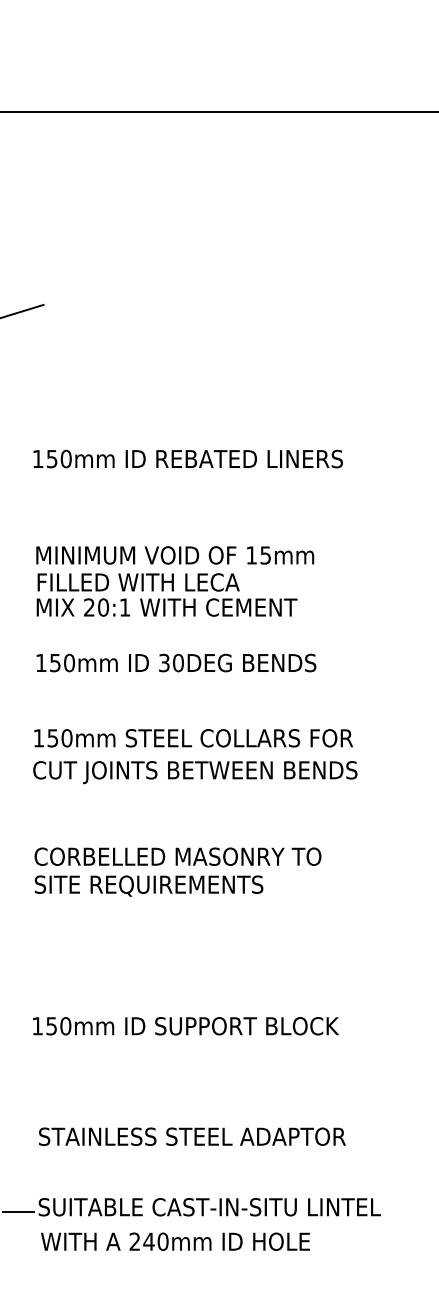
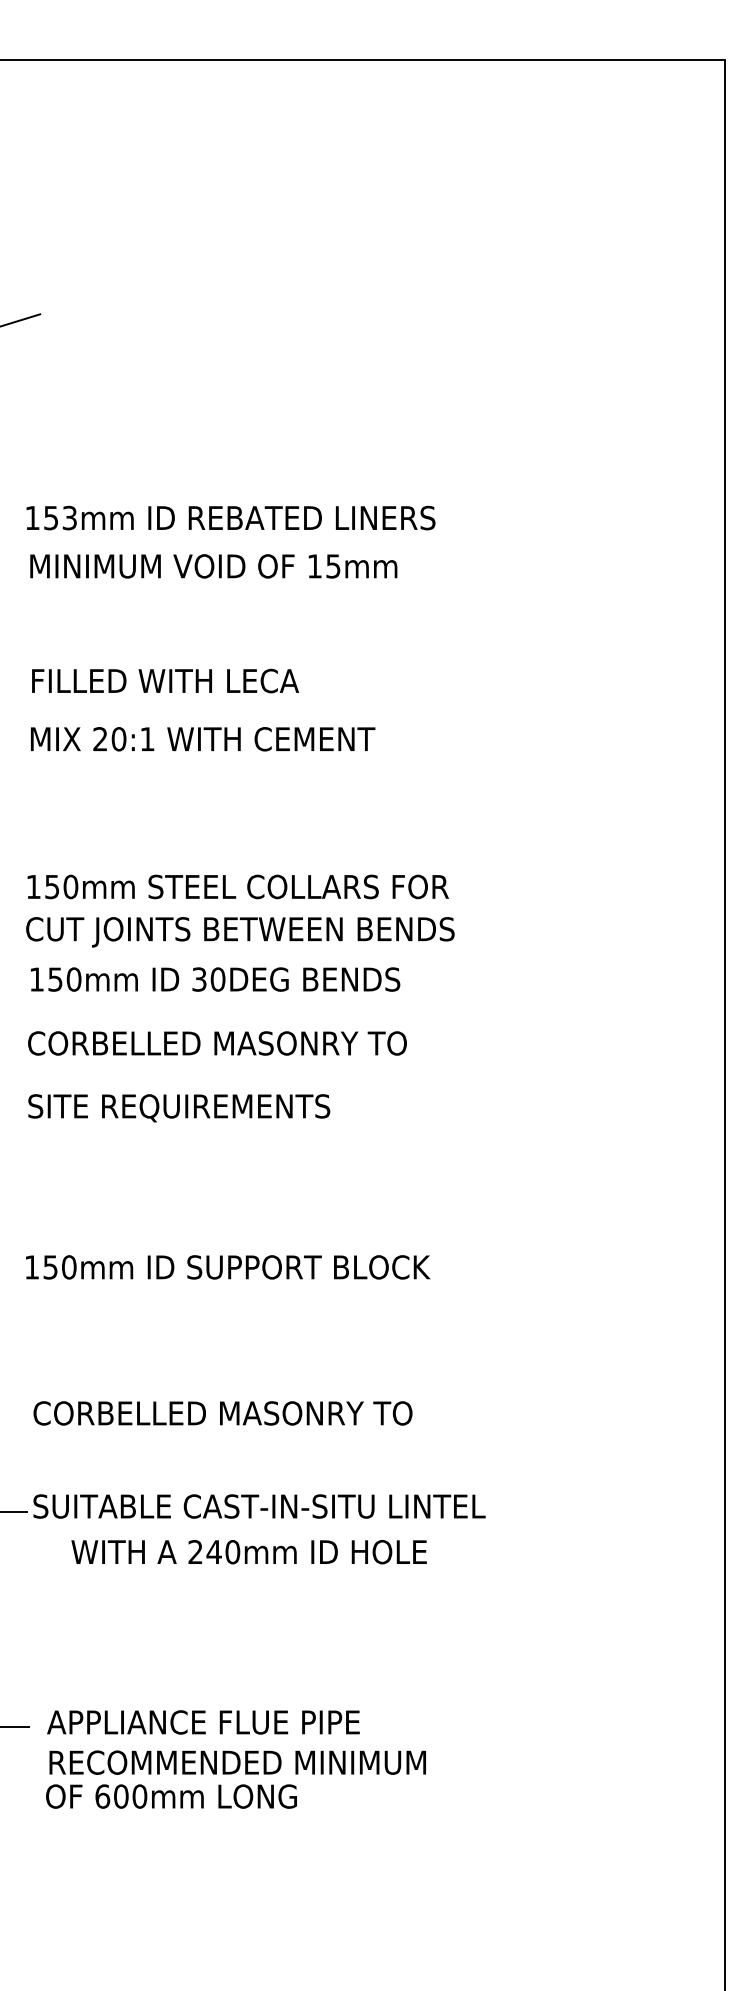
text: (66, 458) -> (69, 517), 150mm -> 153mm
text: (174, 555) -> (213, 566), moved
text: (167, 607) -> (203, 739), moved
text: (176, 663) -> (215, 979), moved
text: (149, 886) -> (179, 1108), moved
text: (192, 1136) -> (236, 1413), STAINLESS STEEL ADAPTOR -> CORBELLED MASONRY TO
text: (174, 1242) -> (248, 1552), moved

